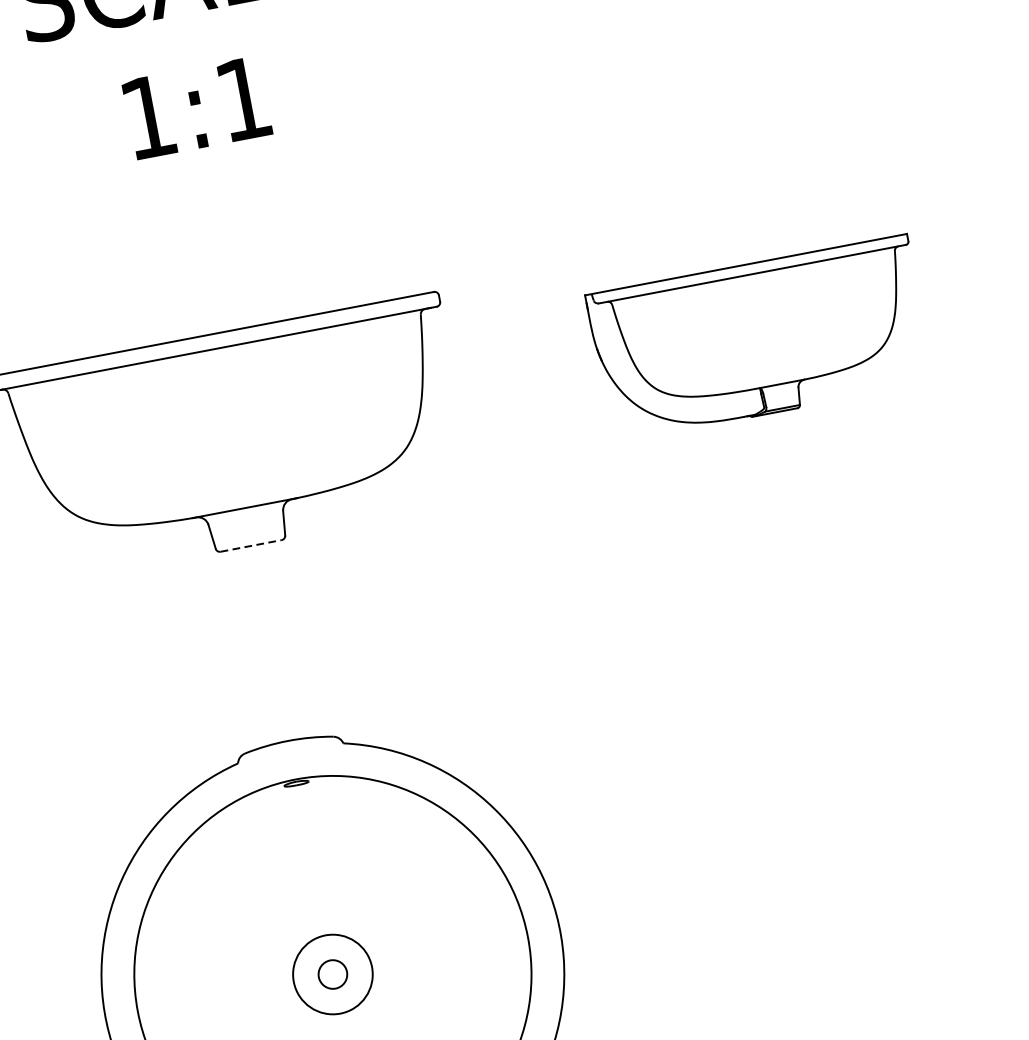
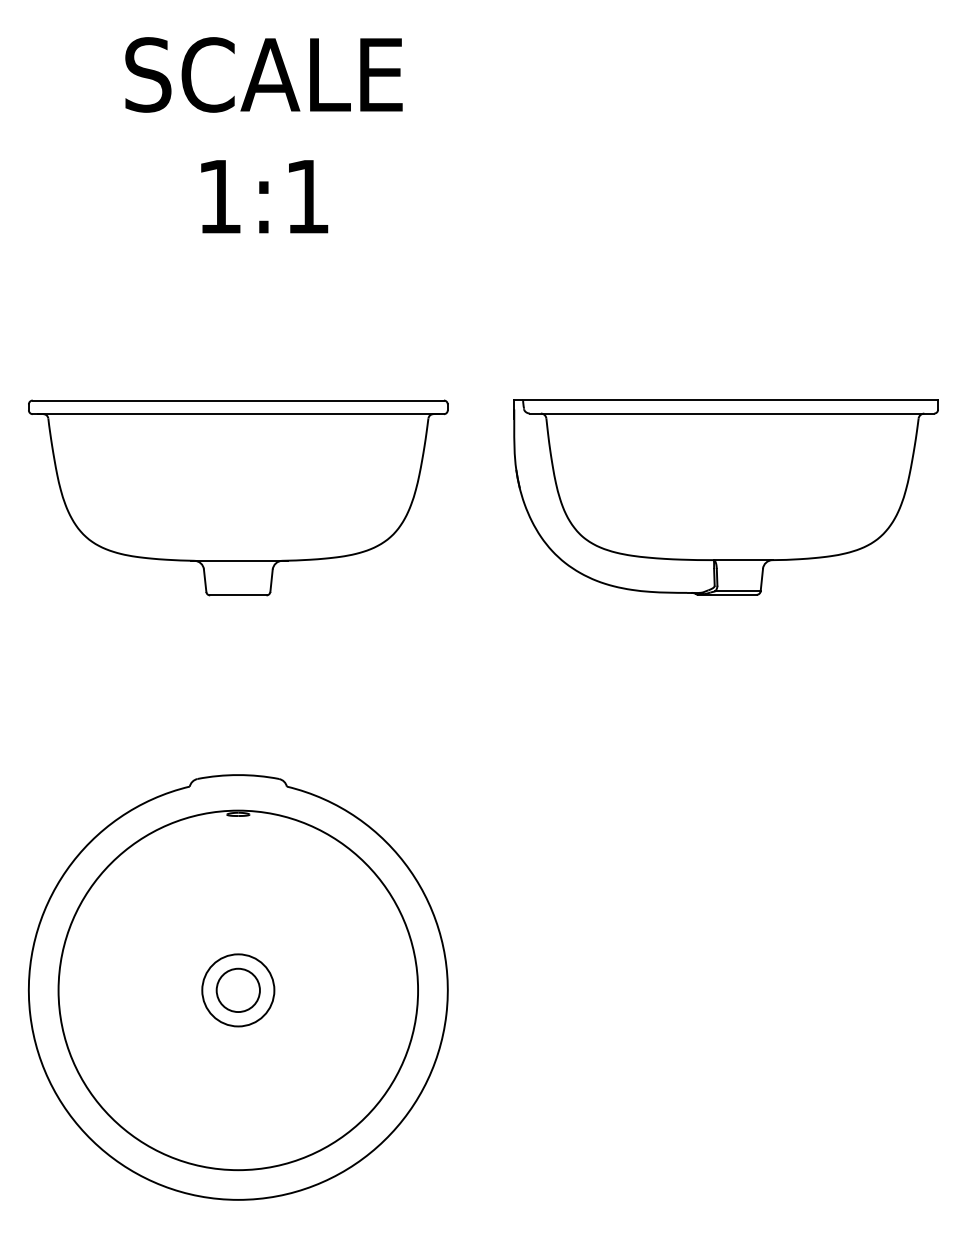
part: (759, 338) -> (725, 497), size x1.43
line: (251, 546) -> (238, 595), dashed -> solid
circle: (332, 974) -> (237, 990), size x1.67

